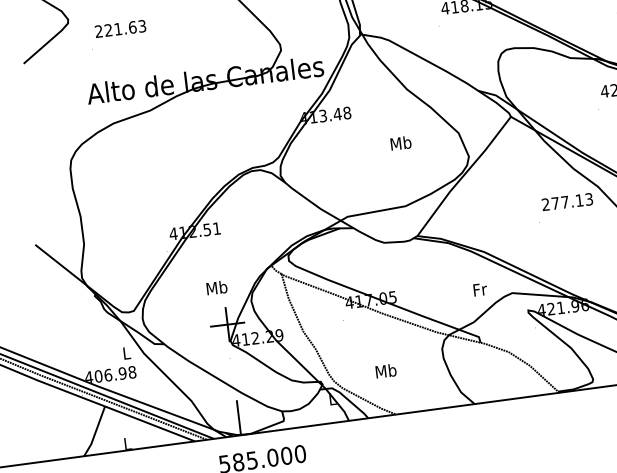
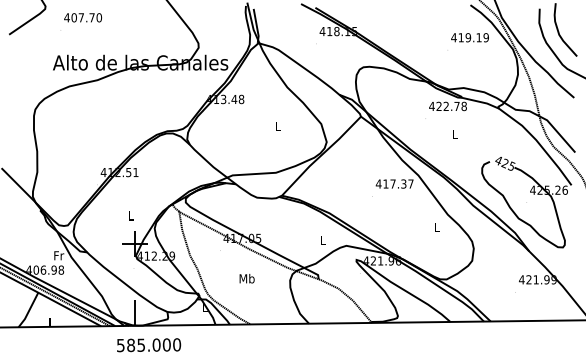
text: (121, 28) -> (83, 17), 221.63 -> 407.70
text: (400, 143) -> (277, 126), Mb -> L
text: (566, 201) -> (394, 183), 277.13 -> 417.37
text: (216, 287) -> (130, 215), Mb -> L
text: (480, 289) -> (323, 240), Fr -> L
text: (127, 352) -> (59, 255), L -> Fr
text: (385, 370) -> (246, 278), moved

